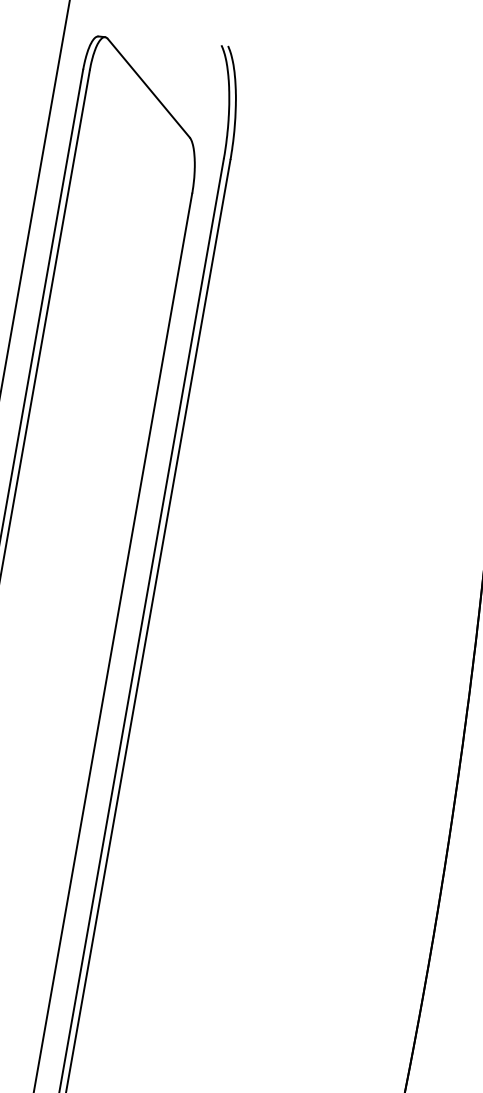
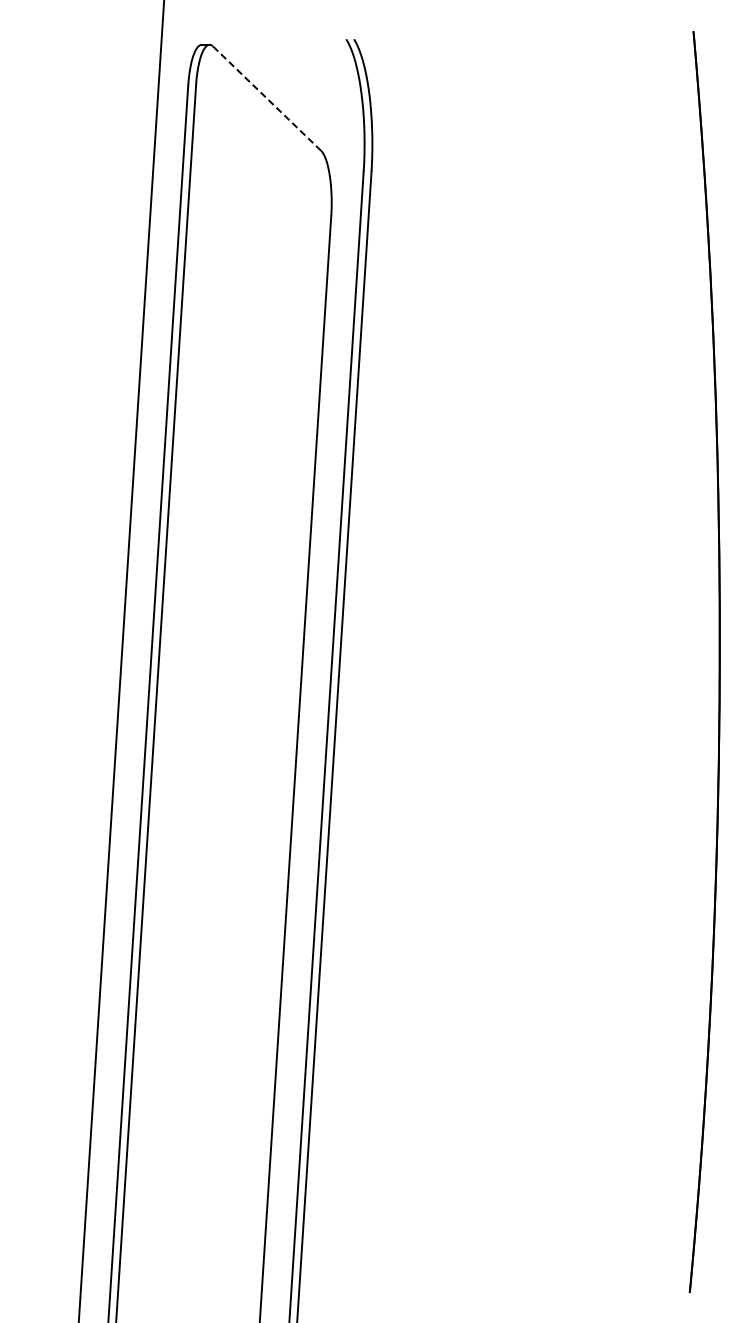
line: (148, 88) -> (266, 98), solid -> dashed

